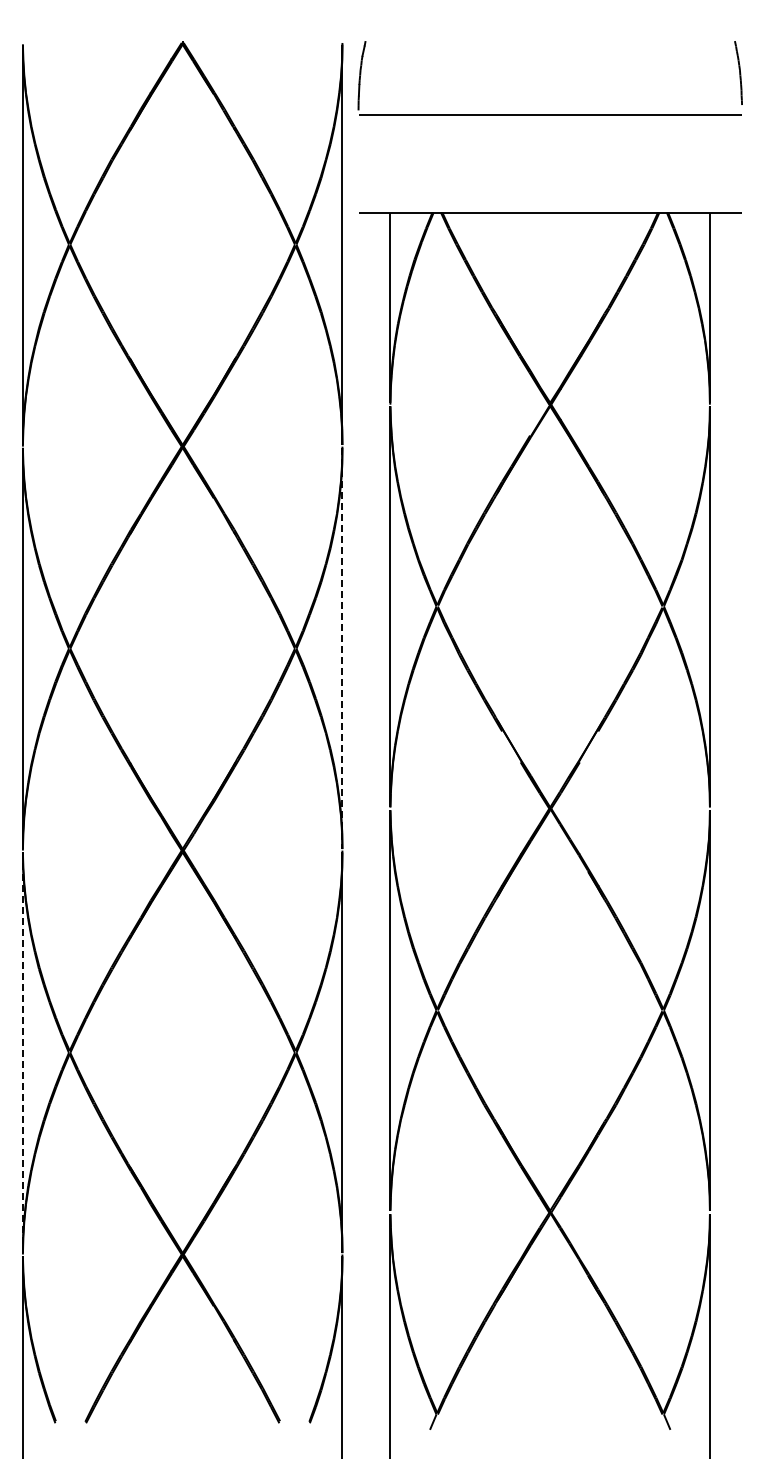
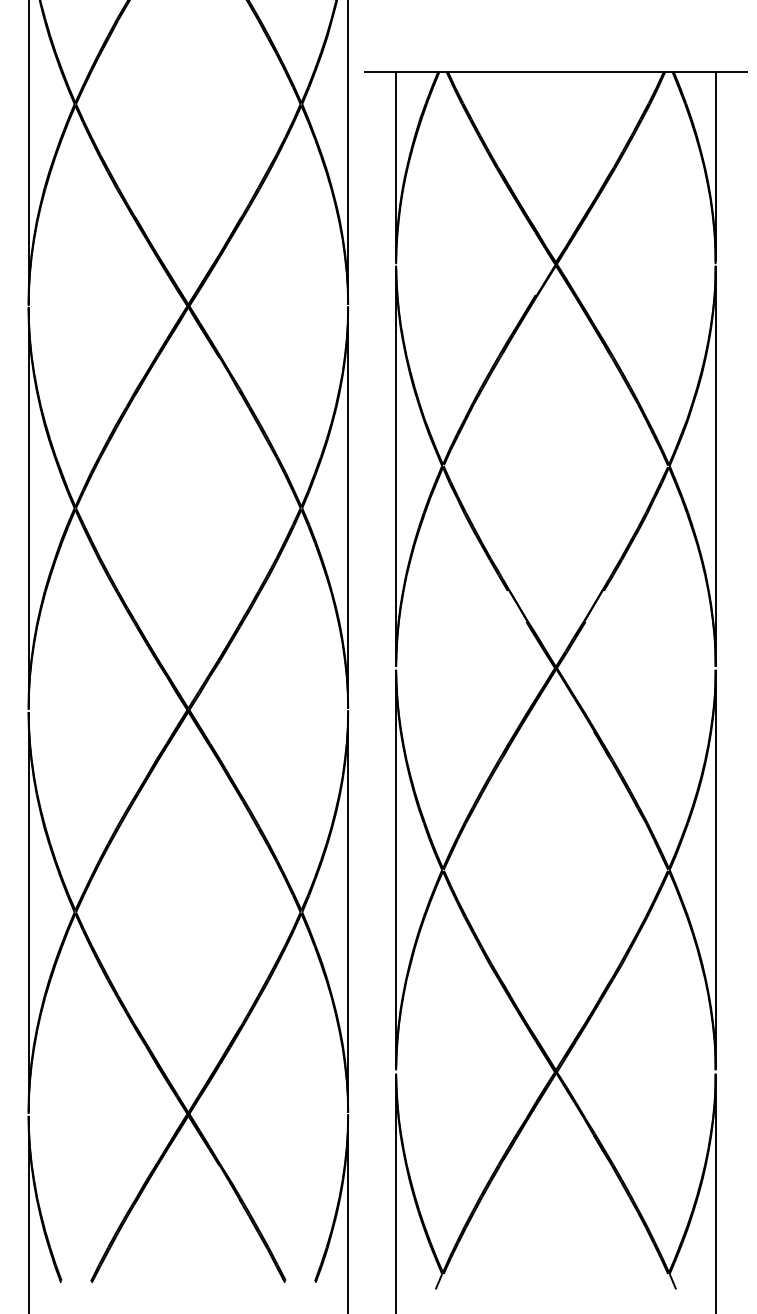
line: (342, 648) -> (348, 507), dashed -> solid
line: (22, 1053) -> (28, 912), dashed -> solid

